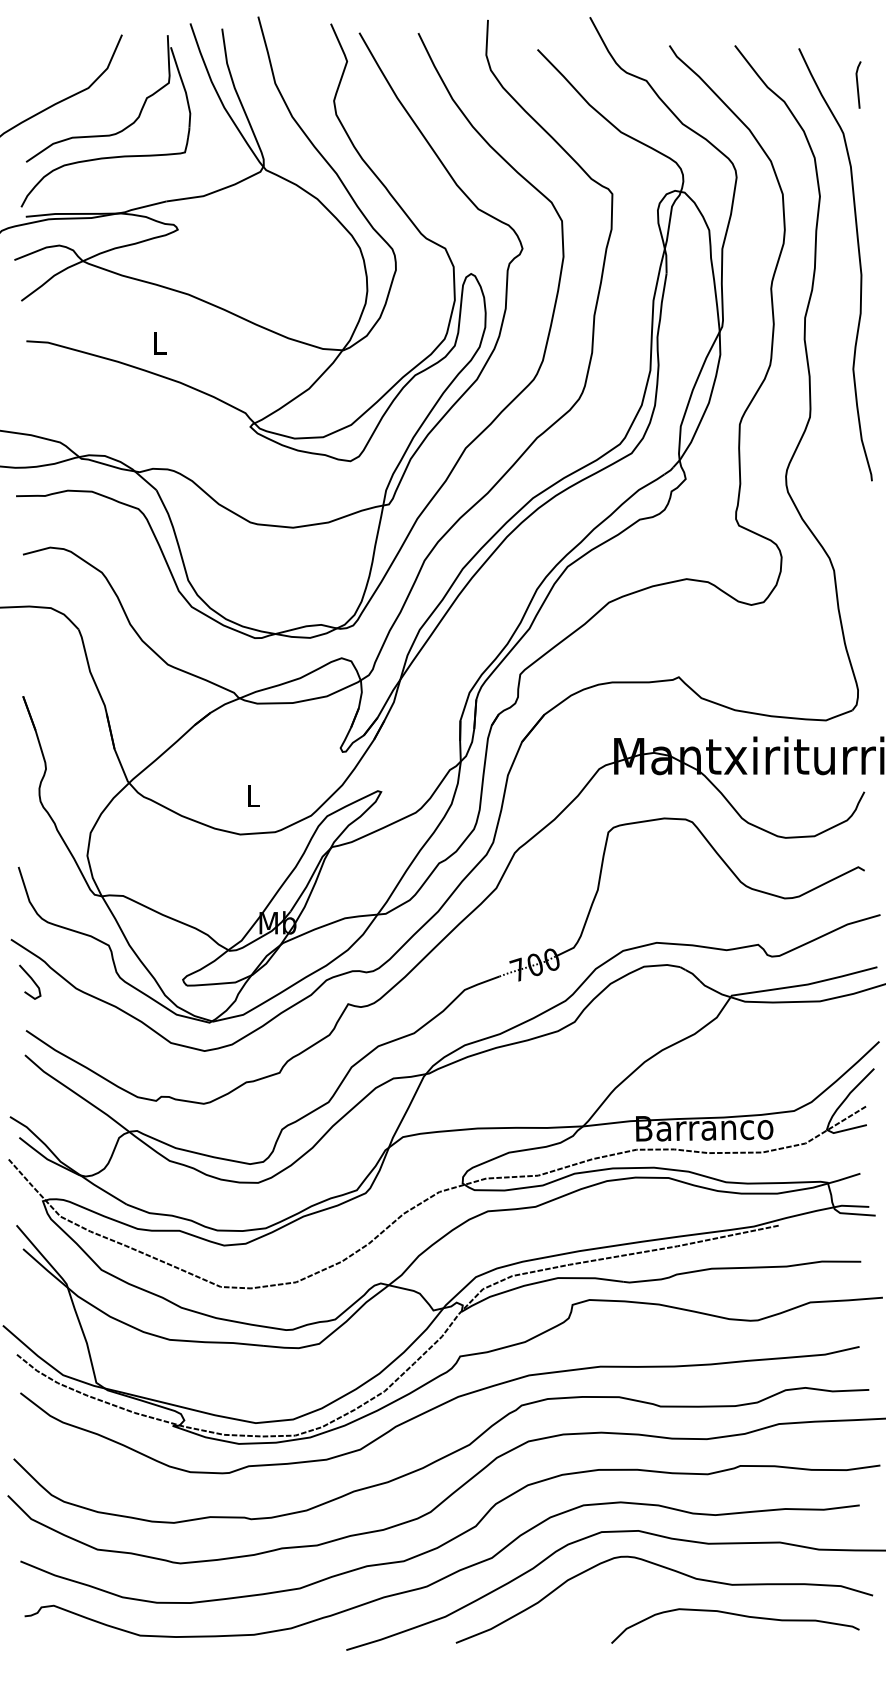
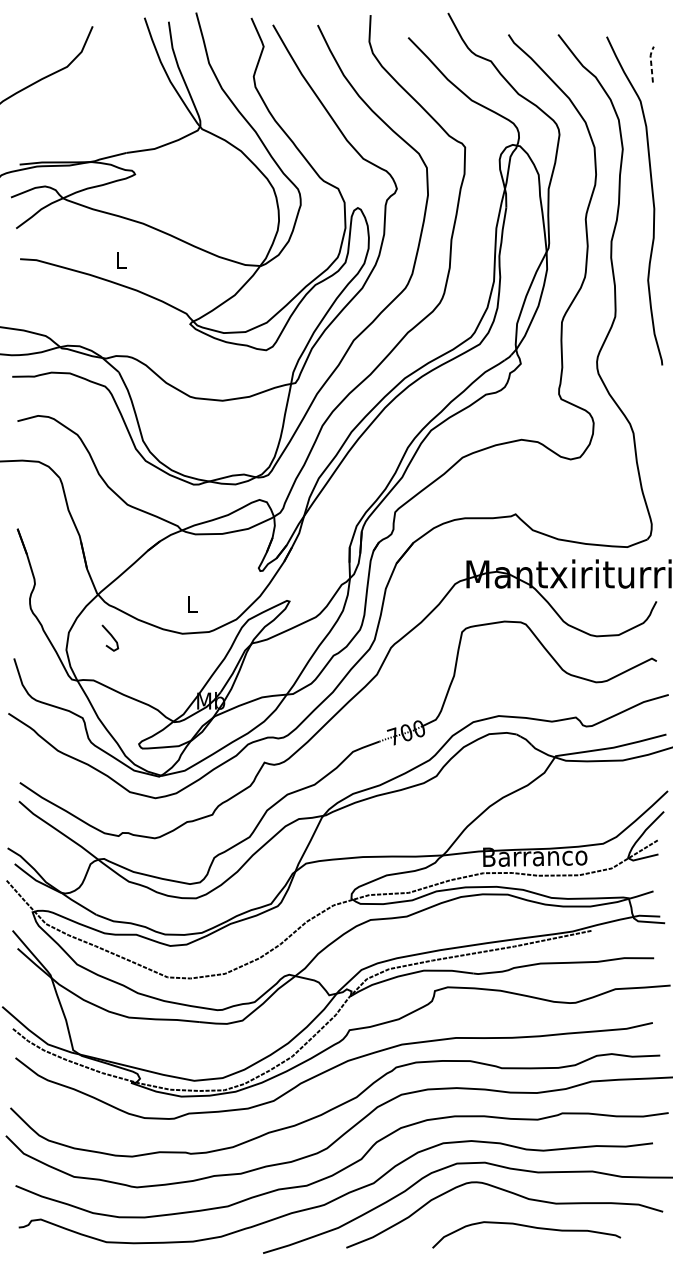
line: (857, 83) -> (651, 63), solid -> dashed
part: (105, 134) -> (80, 102), removed
curve: (31, 980) -> (111, 636), moved
curve: (735, 1615) -> (526, 1226), moved

